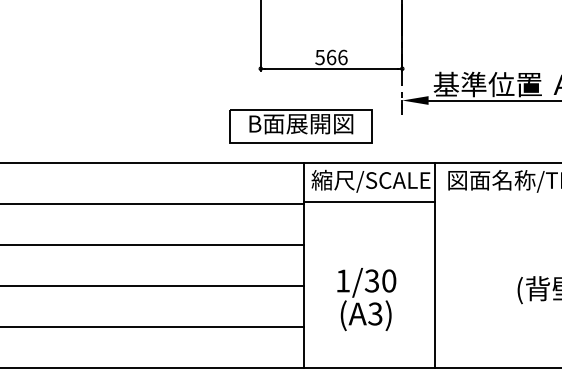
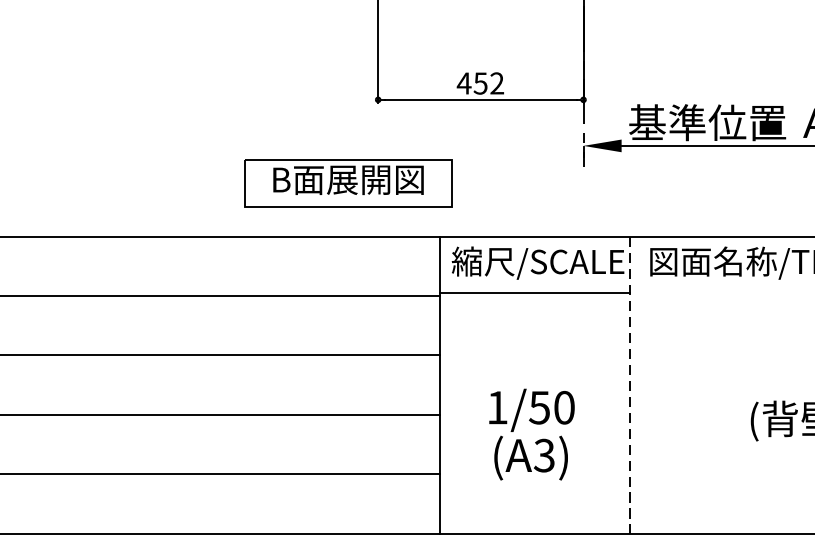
text: (331, 57) -> (480, 83), 566 -> 452
part: (300, 126) -> (347, 183), moved
line: (434, 266) -> (630, 386), solid -> dashed
text: (372, 280) -> (540, 407), 1/30 -> 1/50

